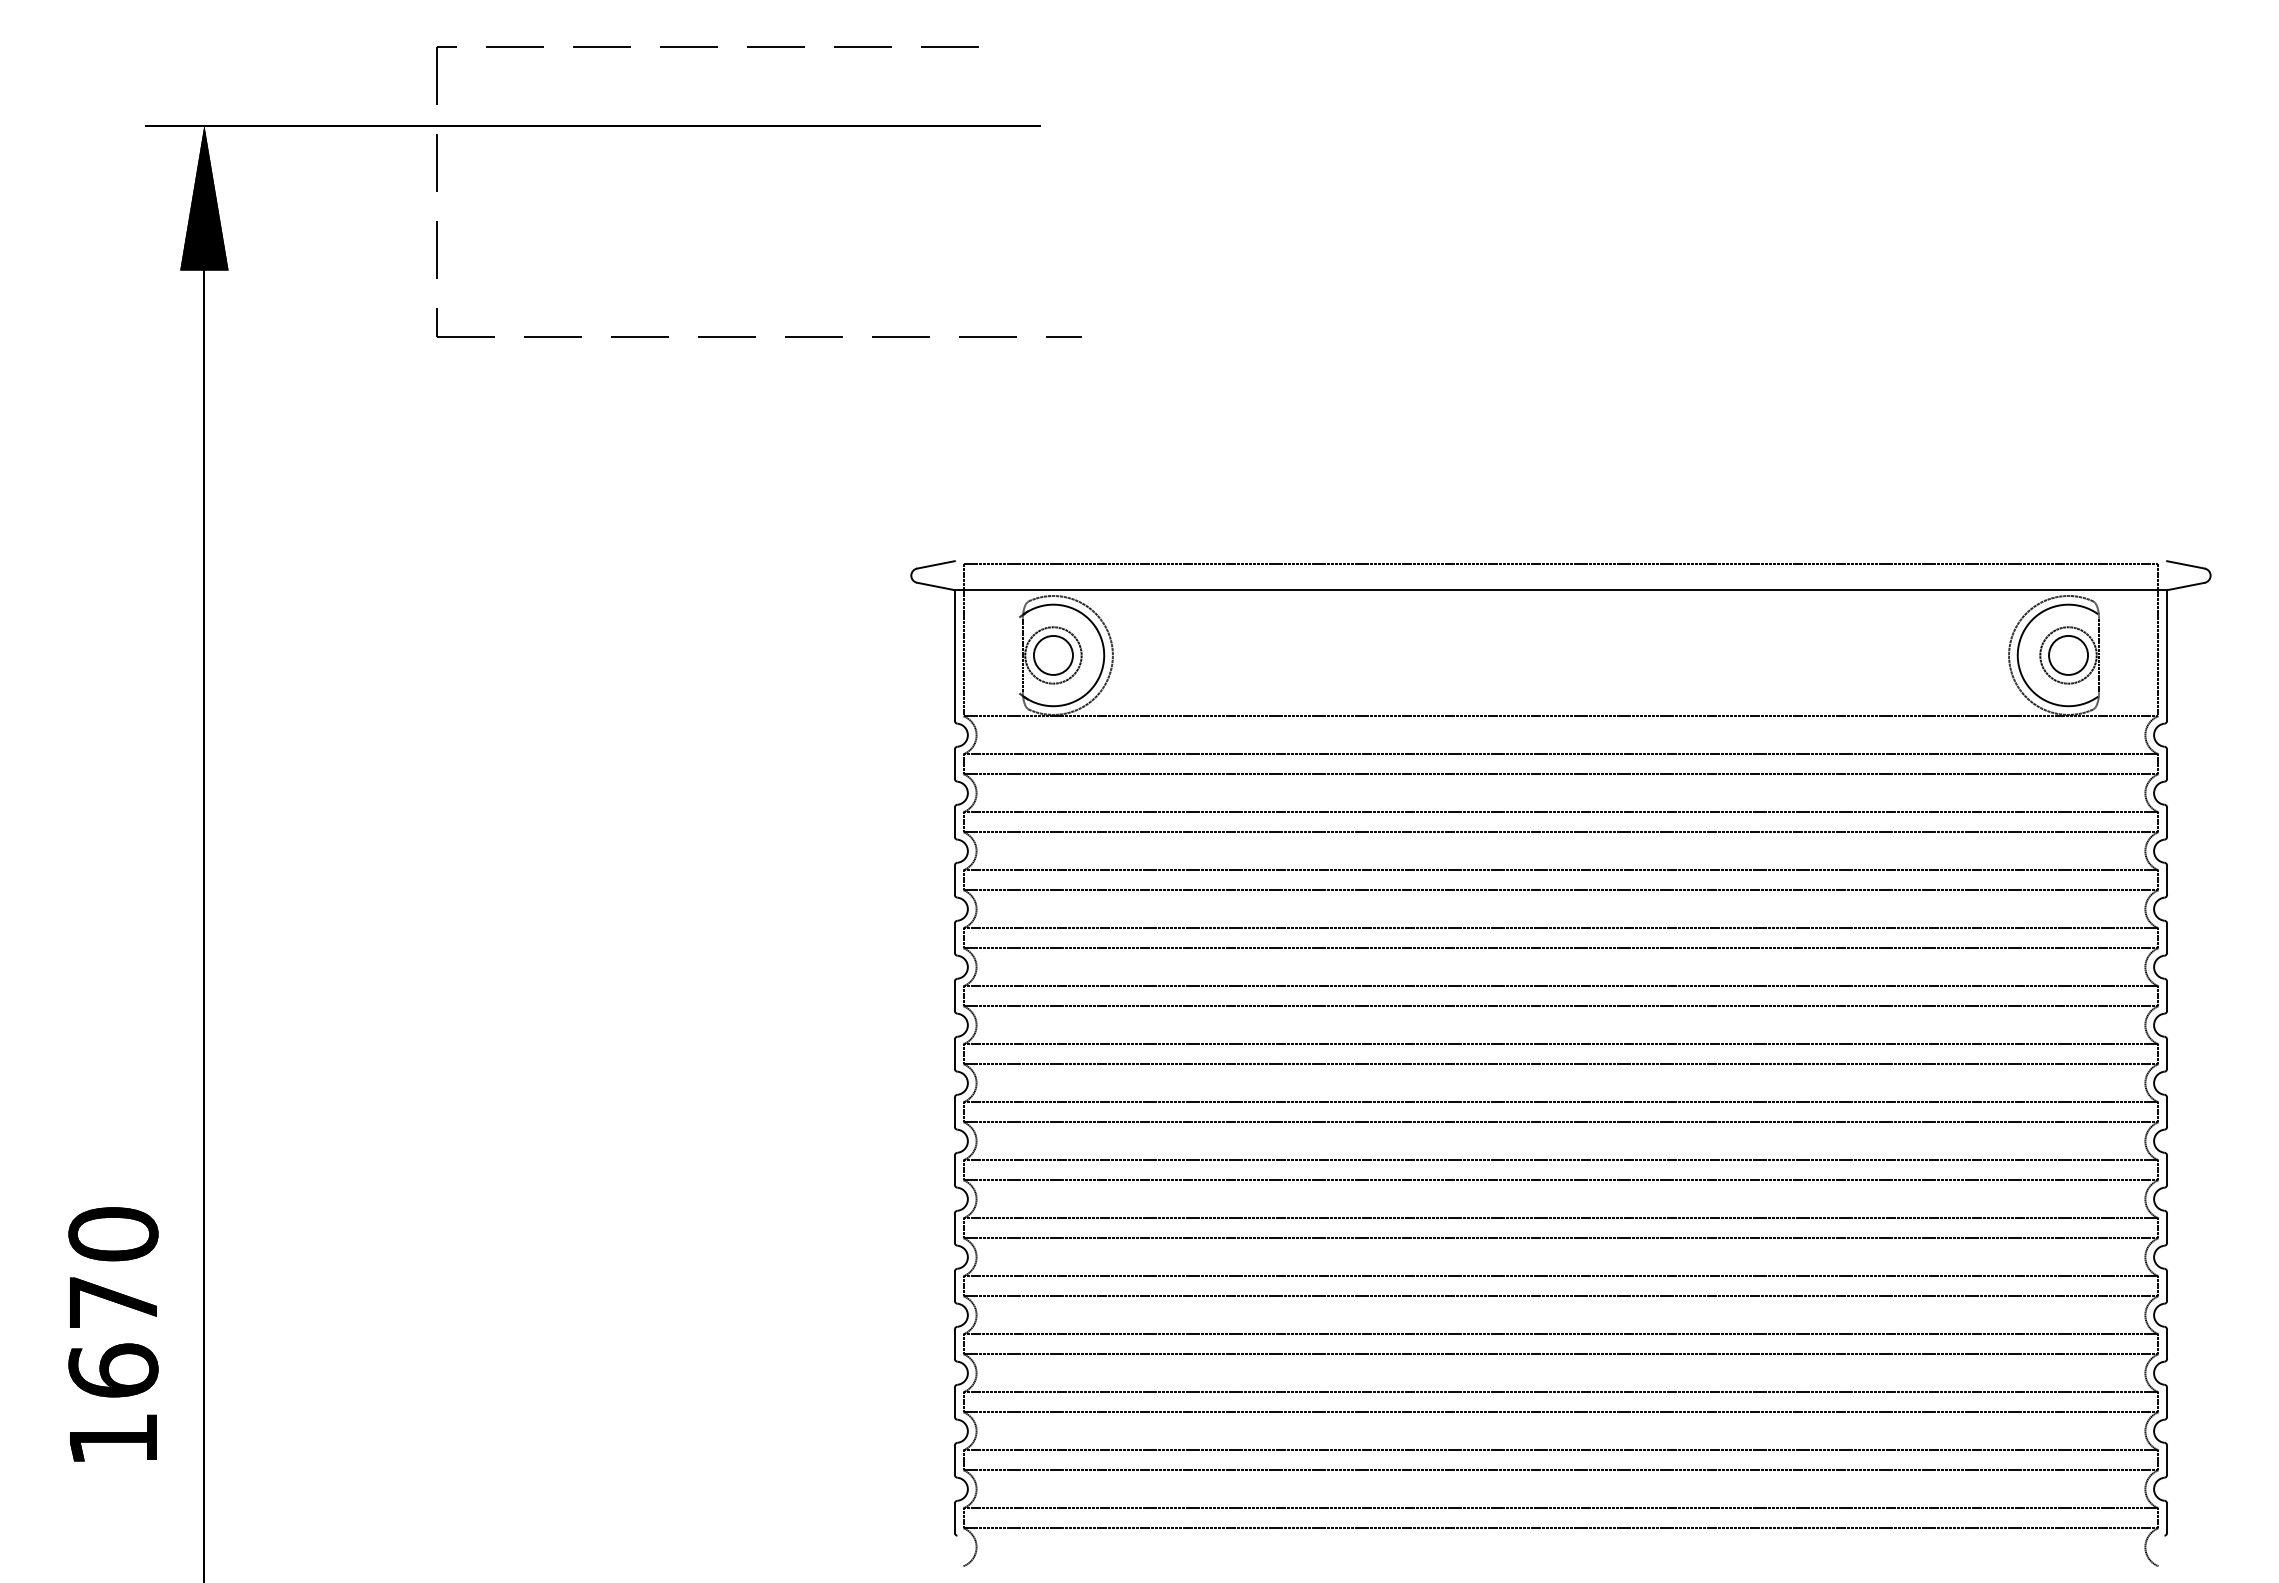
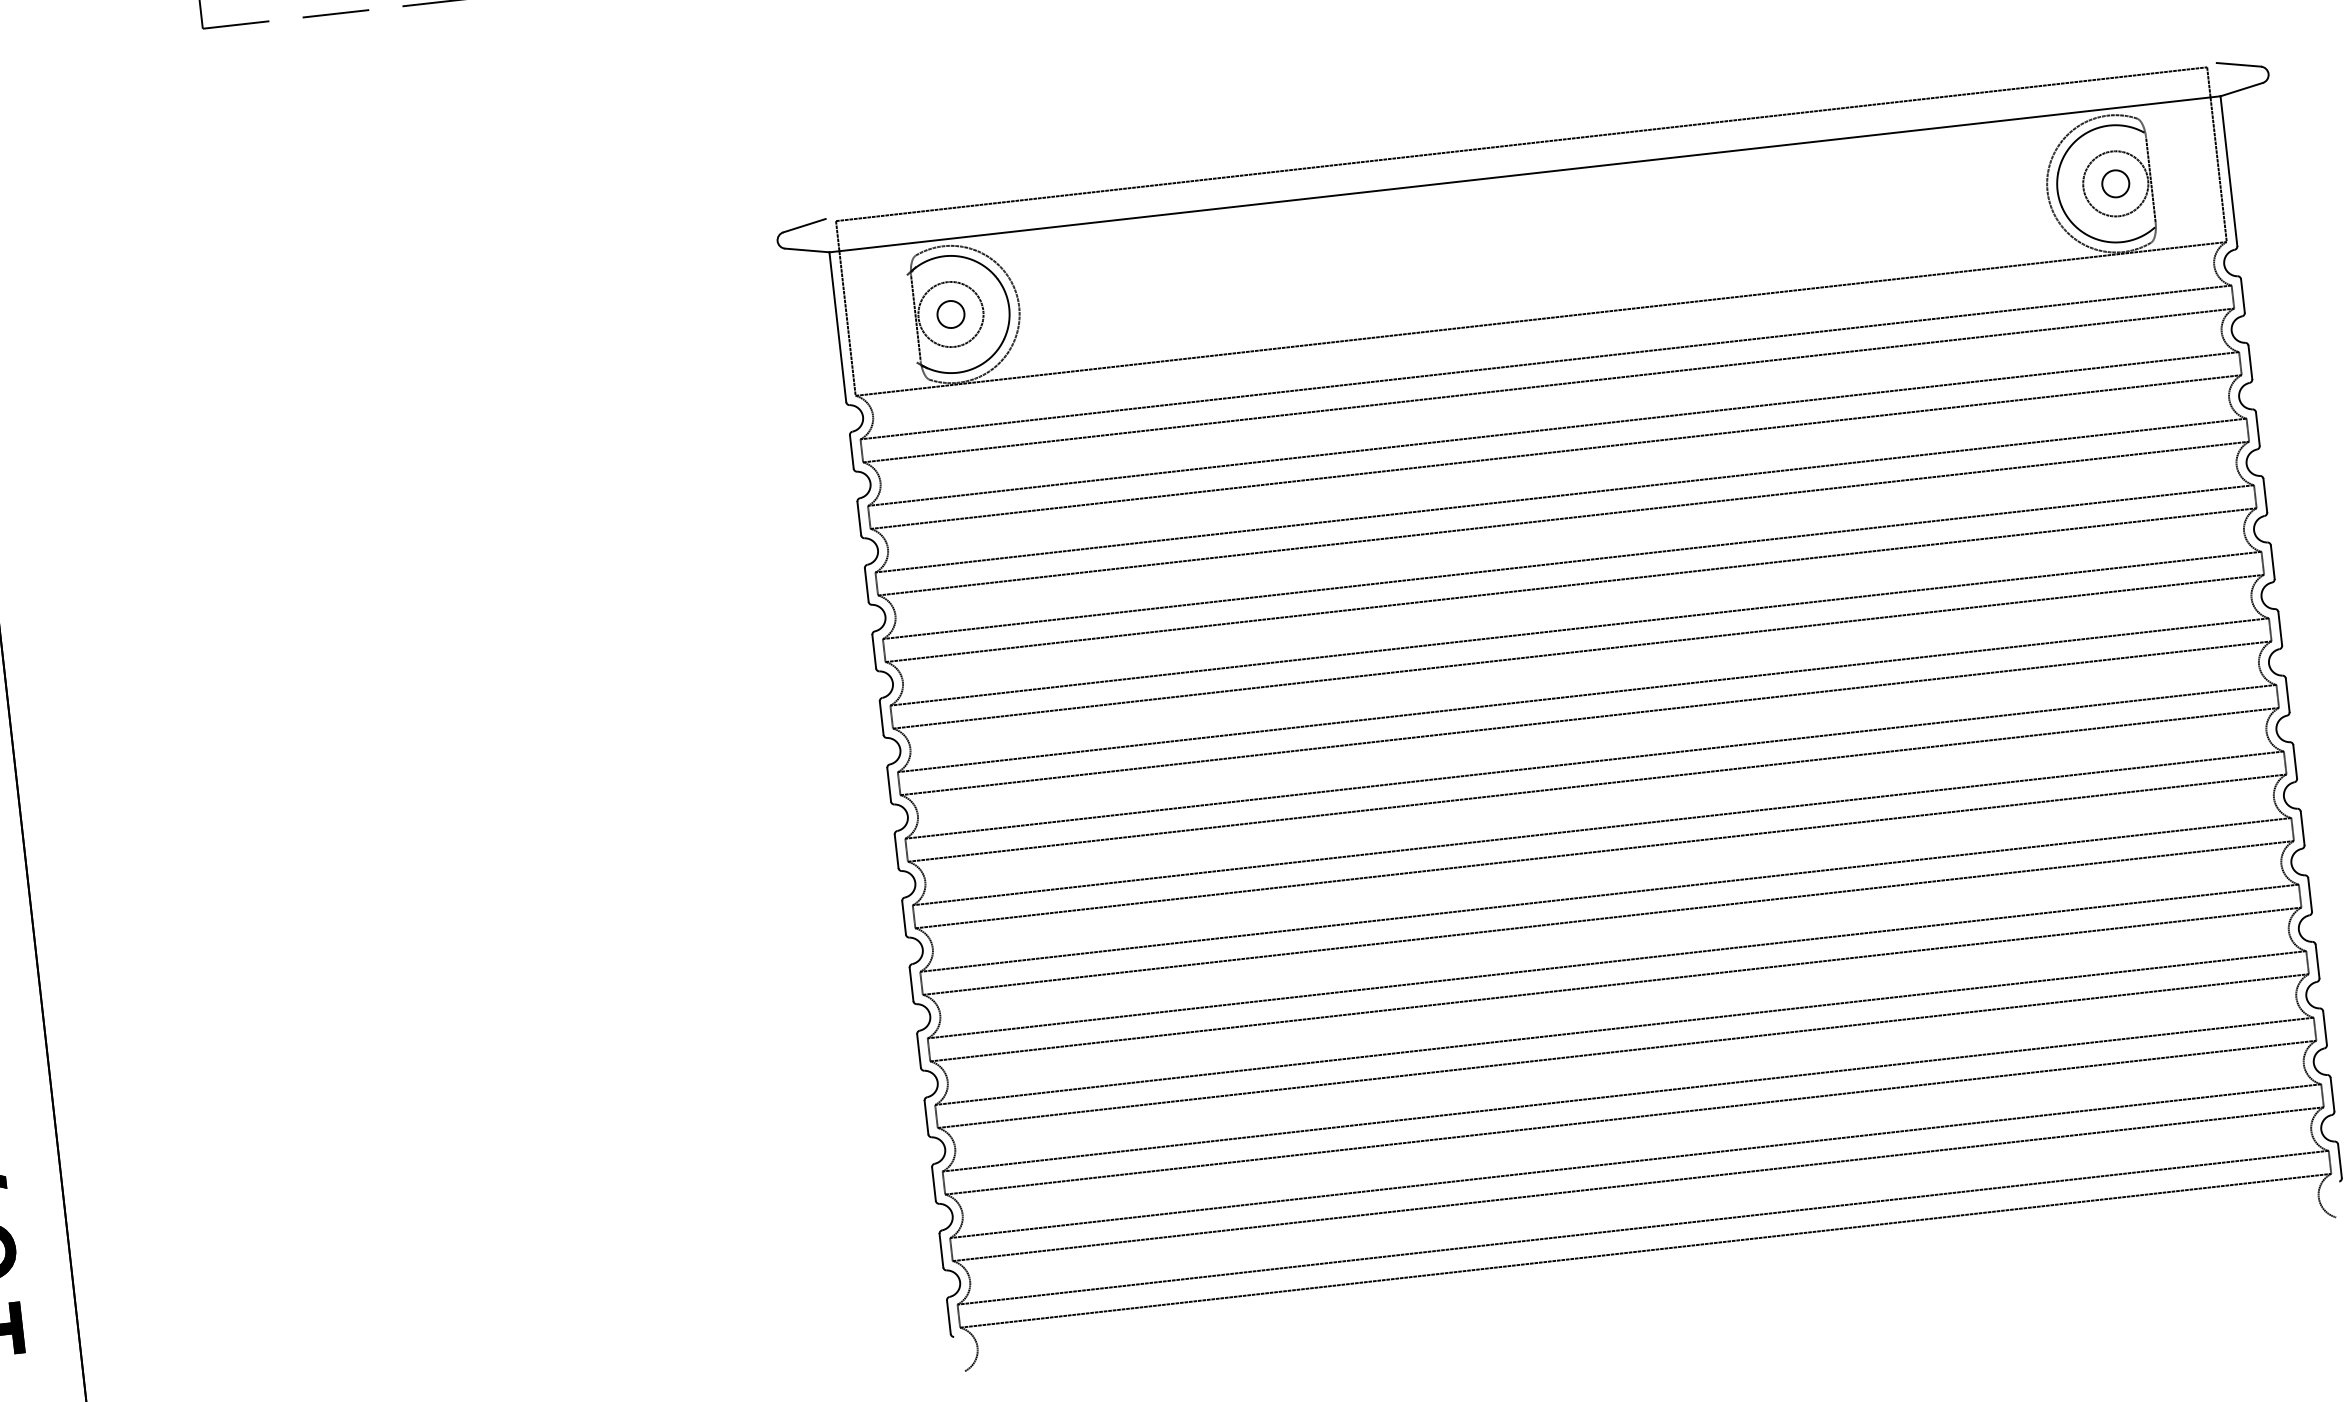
circle: (1052, 654) -> (949, 313), size x0.6
circle: (2068, 654) -> (2115, 182), size x0.6

